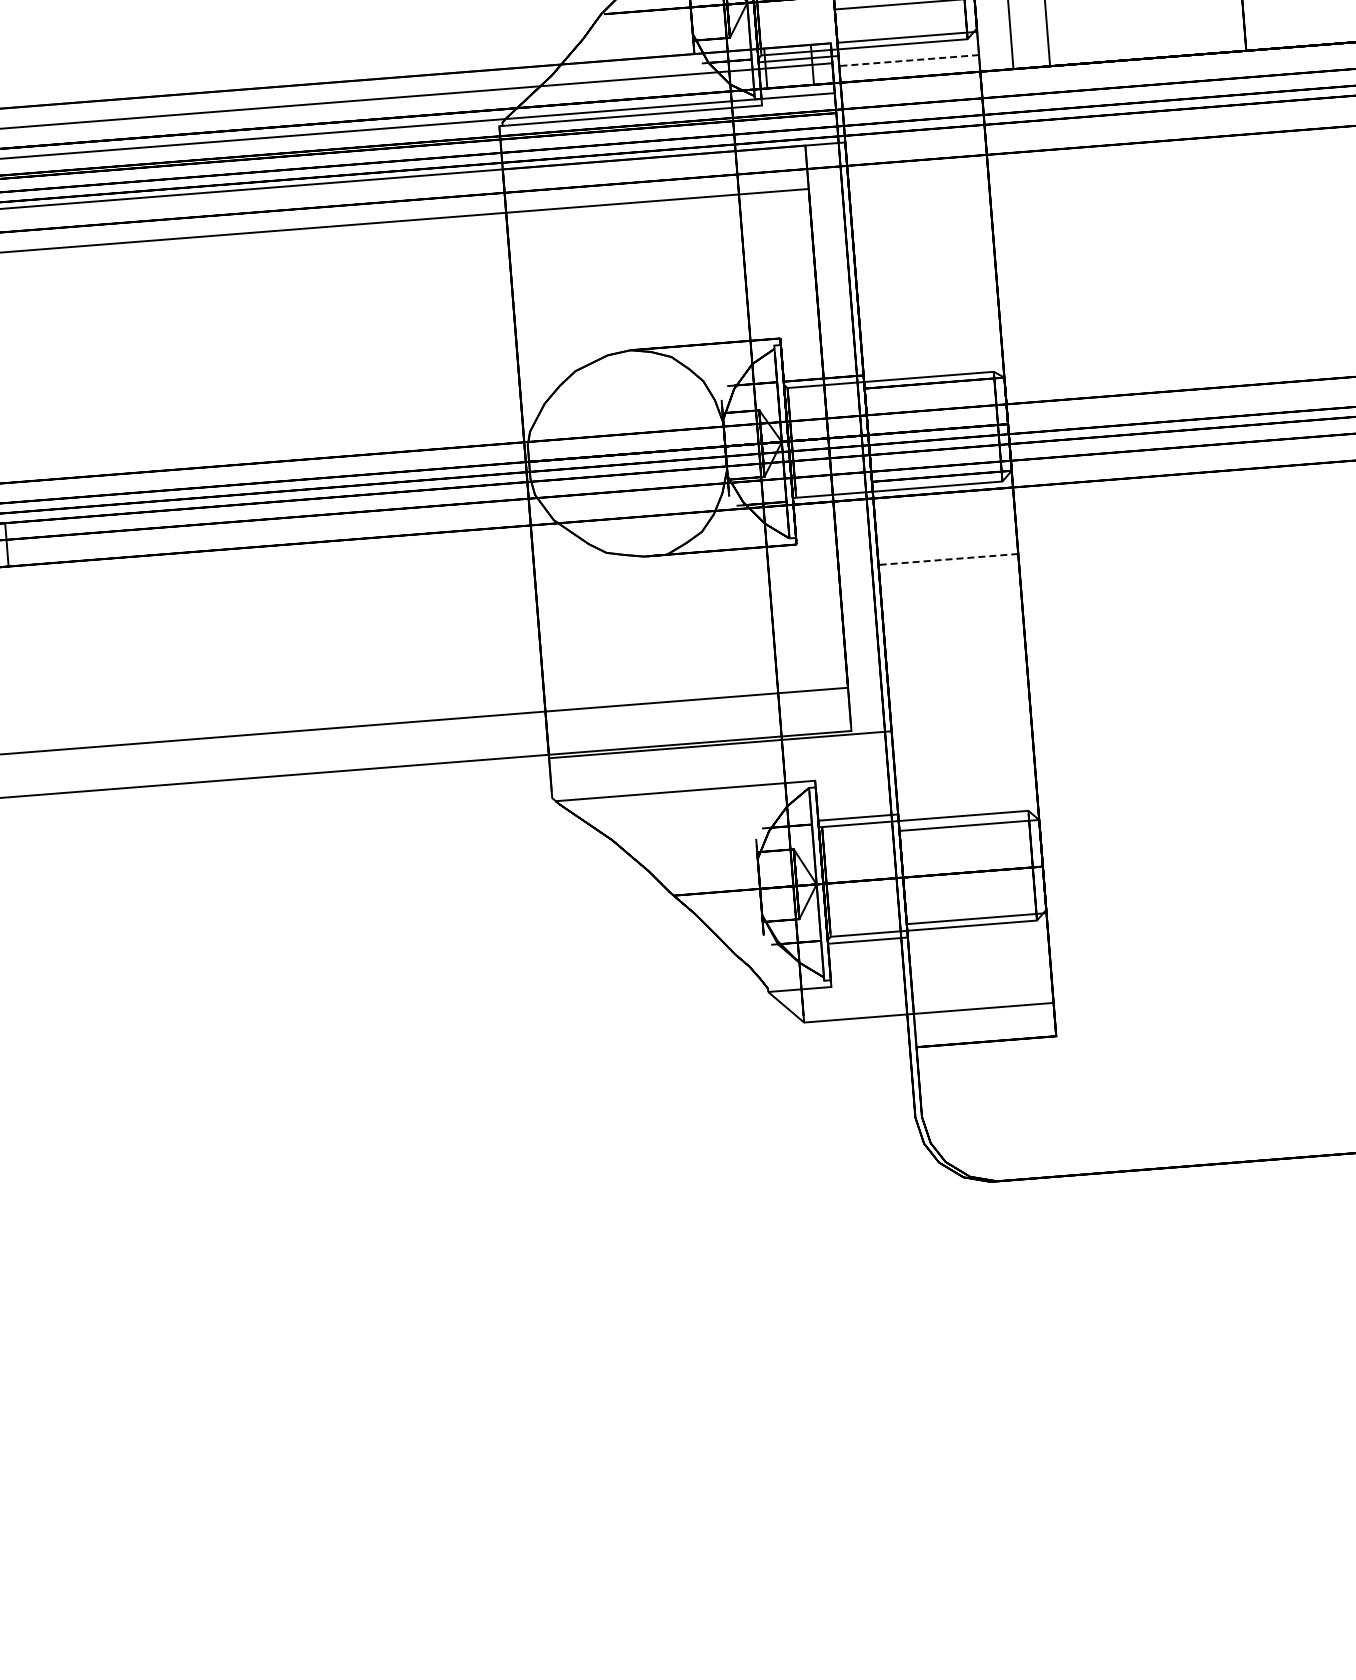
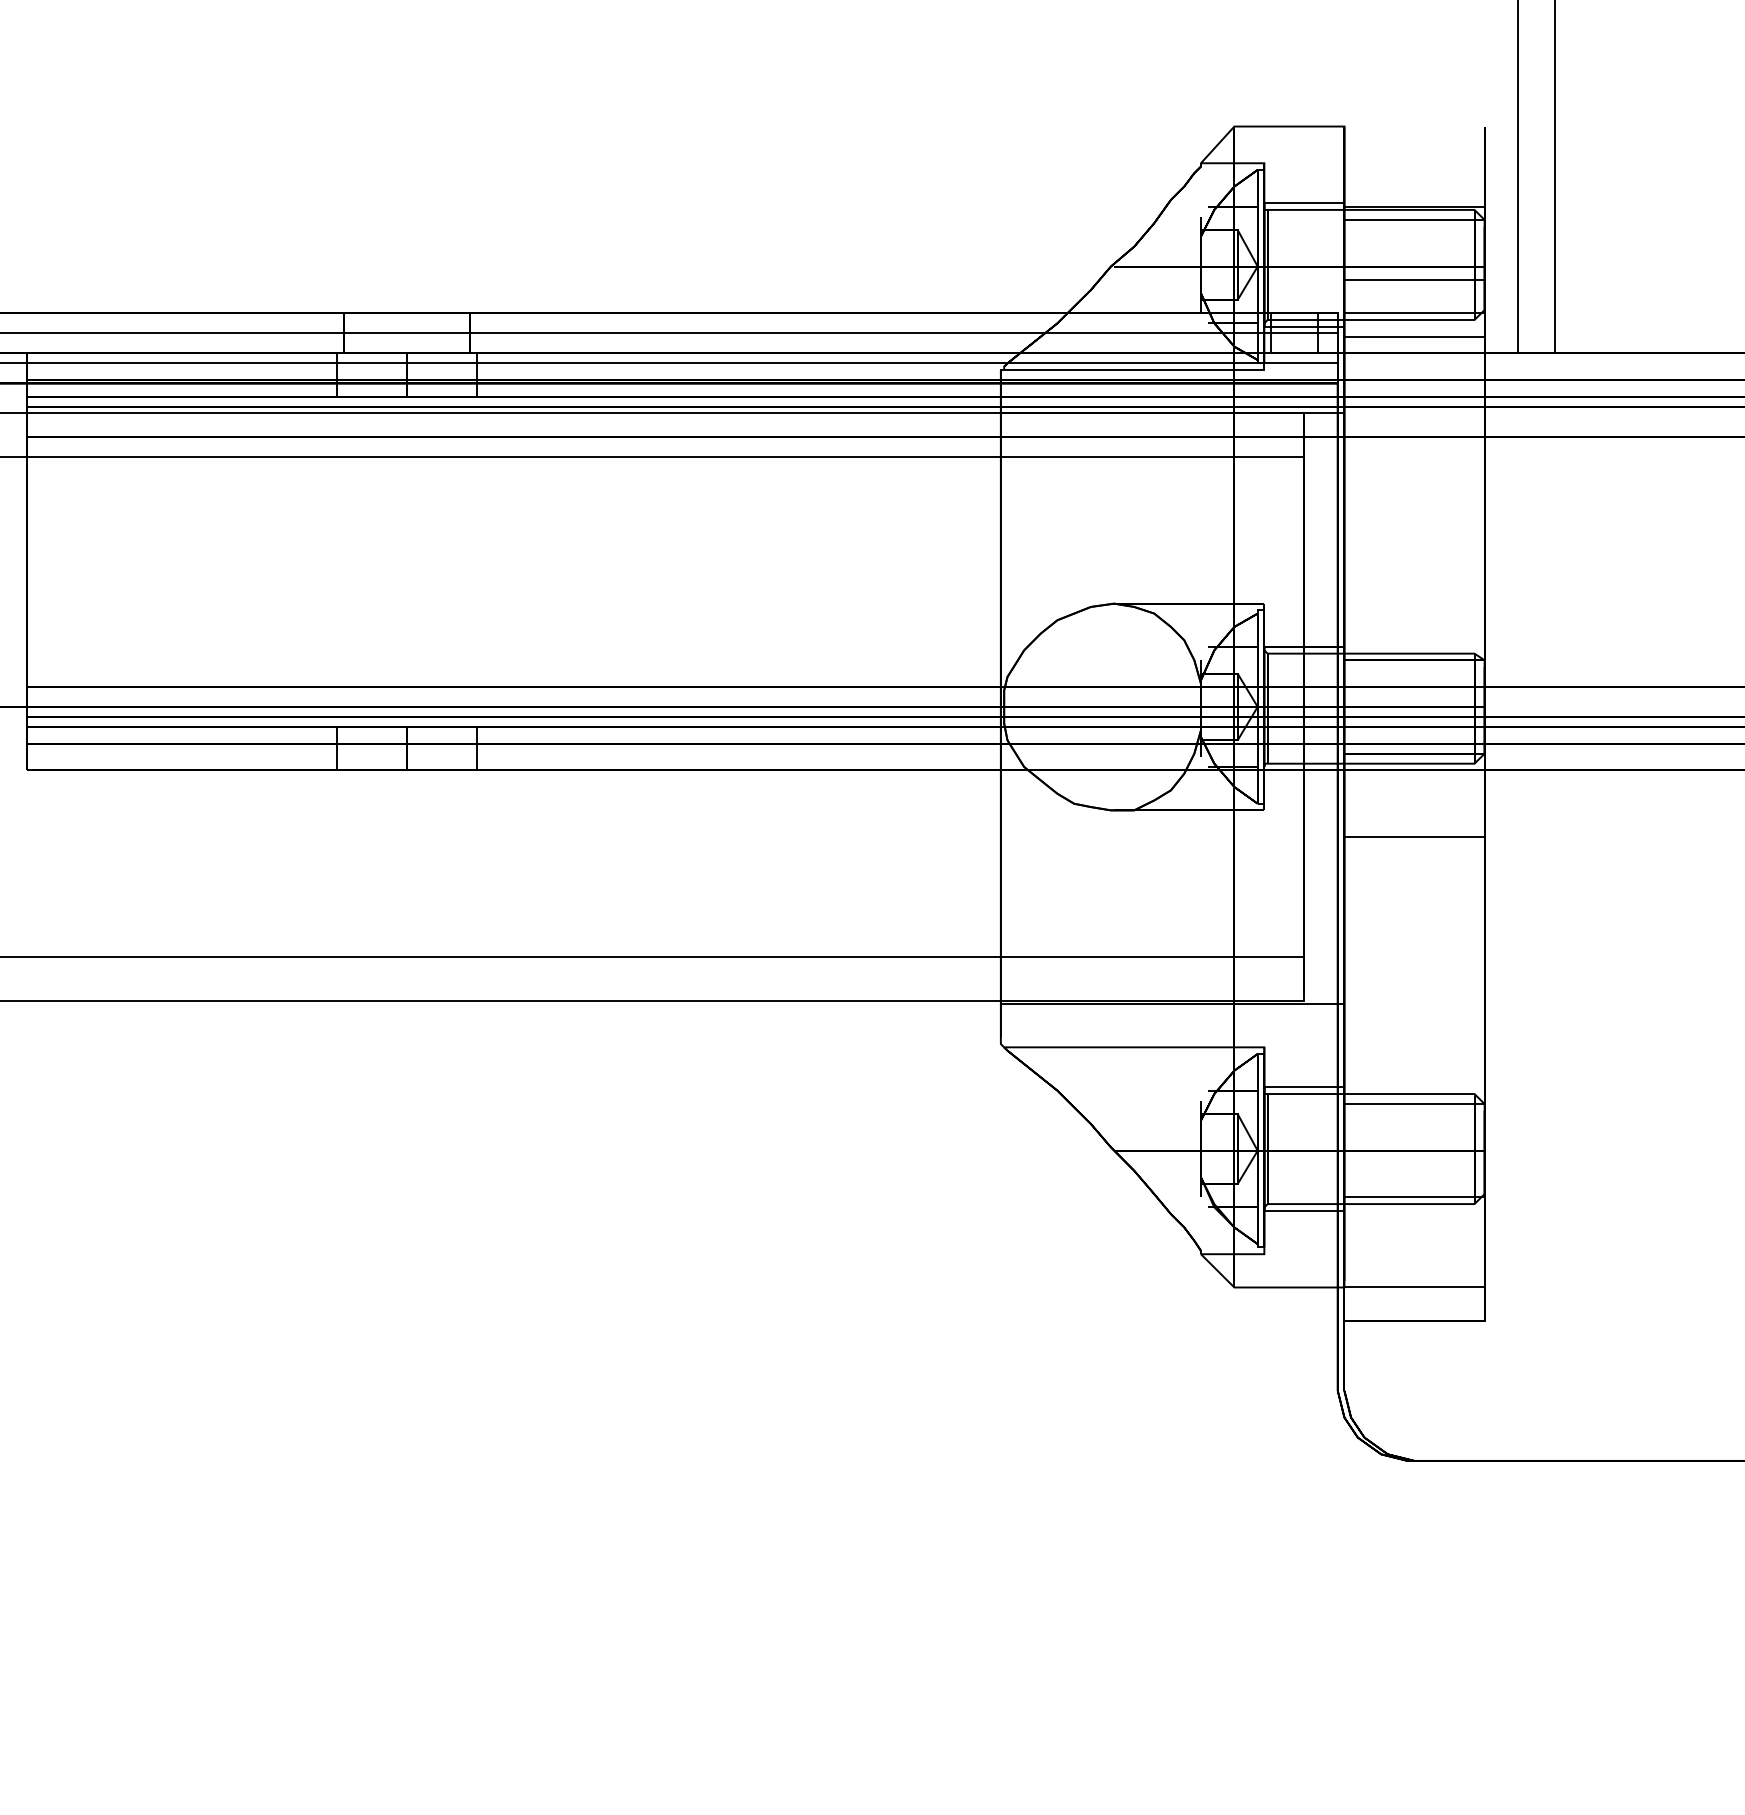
line: (909, 60) -> (1414, 336), dashed -> solid
line: (948, 559) -> (1414, 837), dashed -> solid

